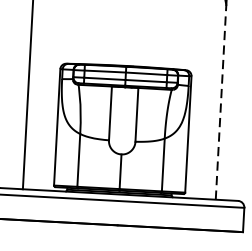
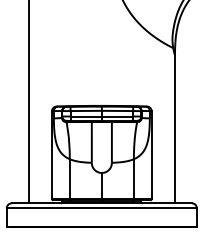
line: (220, 102) -> (174, 129), dashed -> solid

